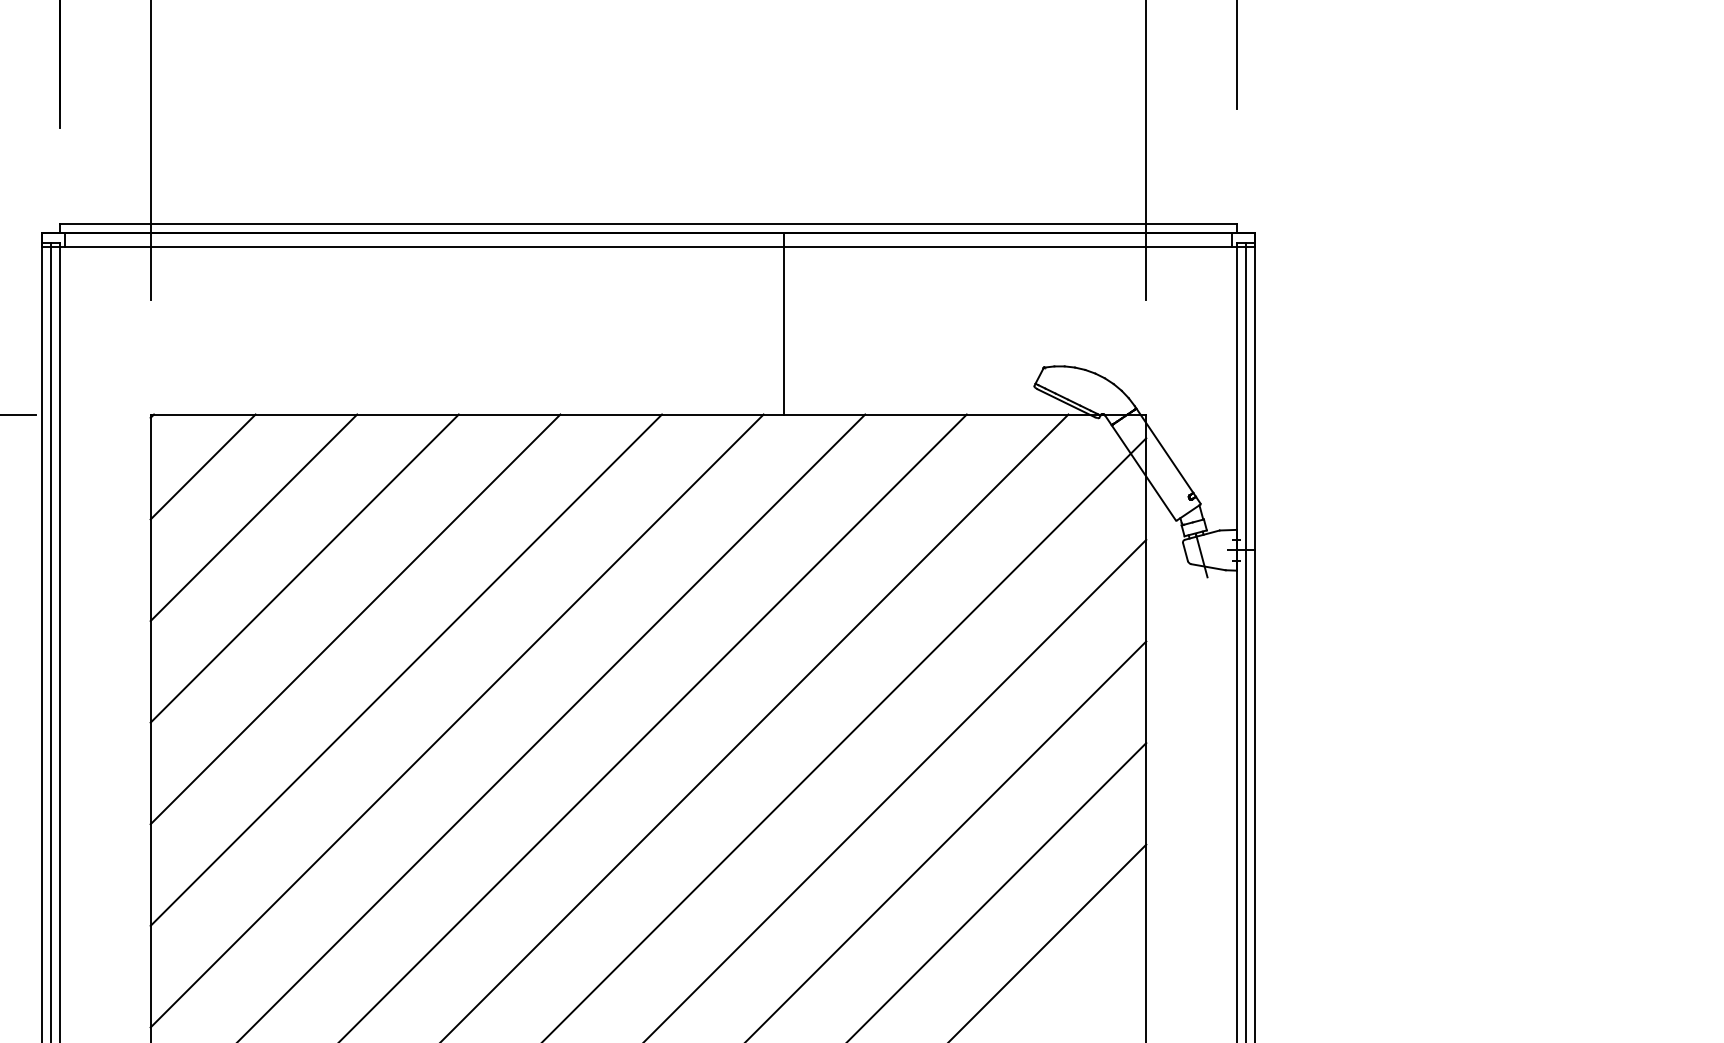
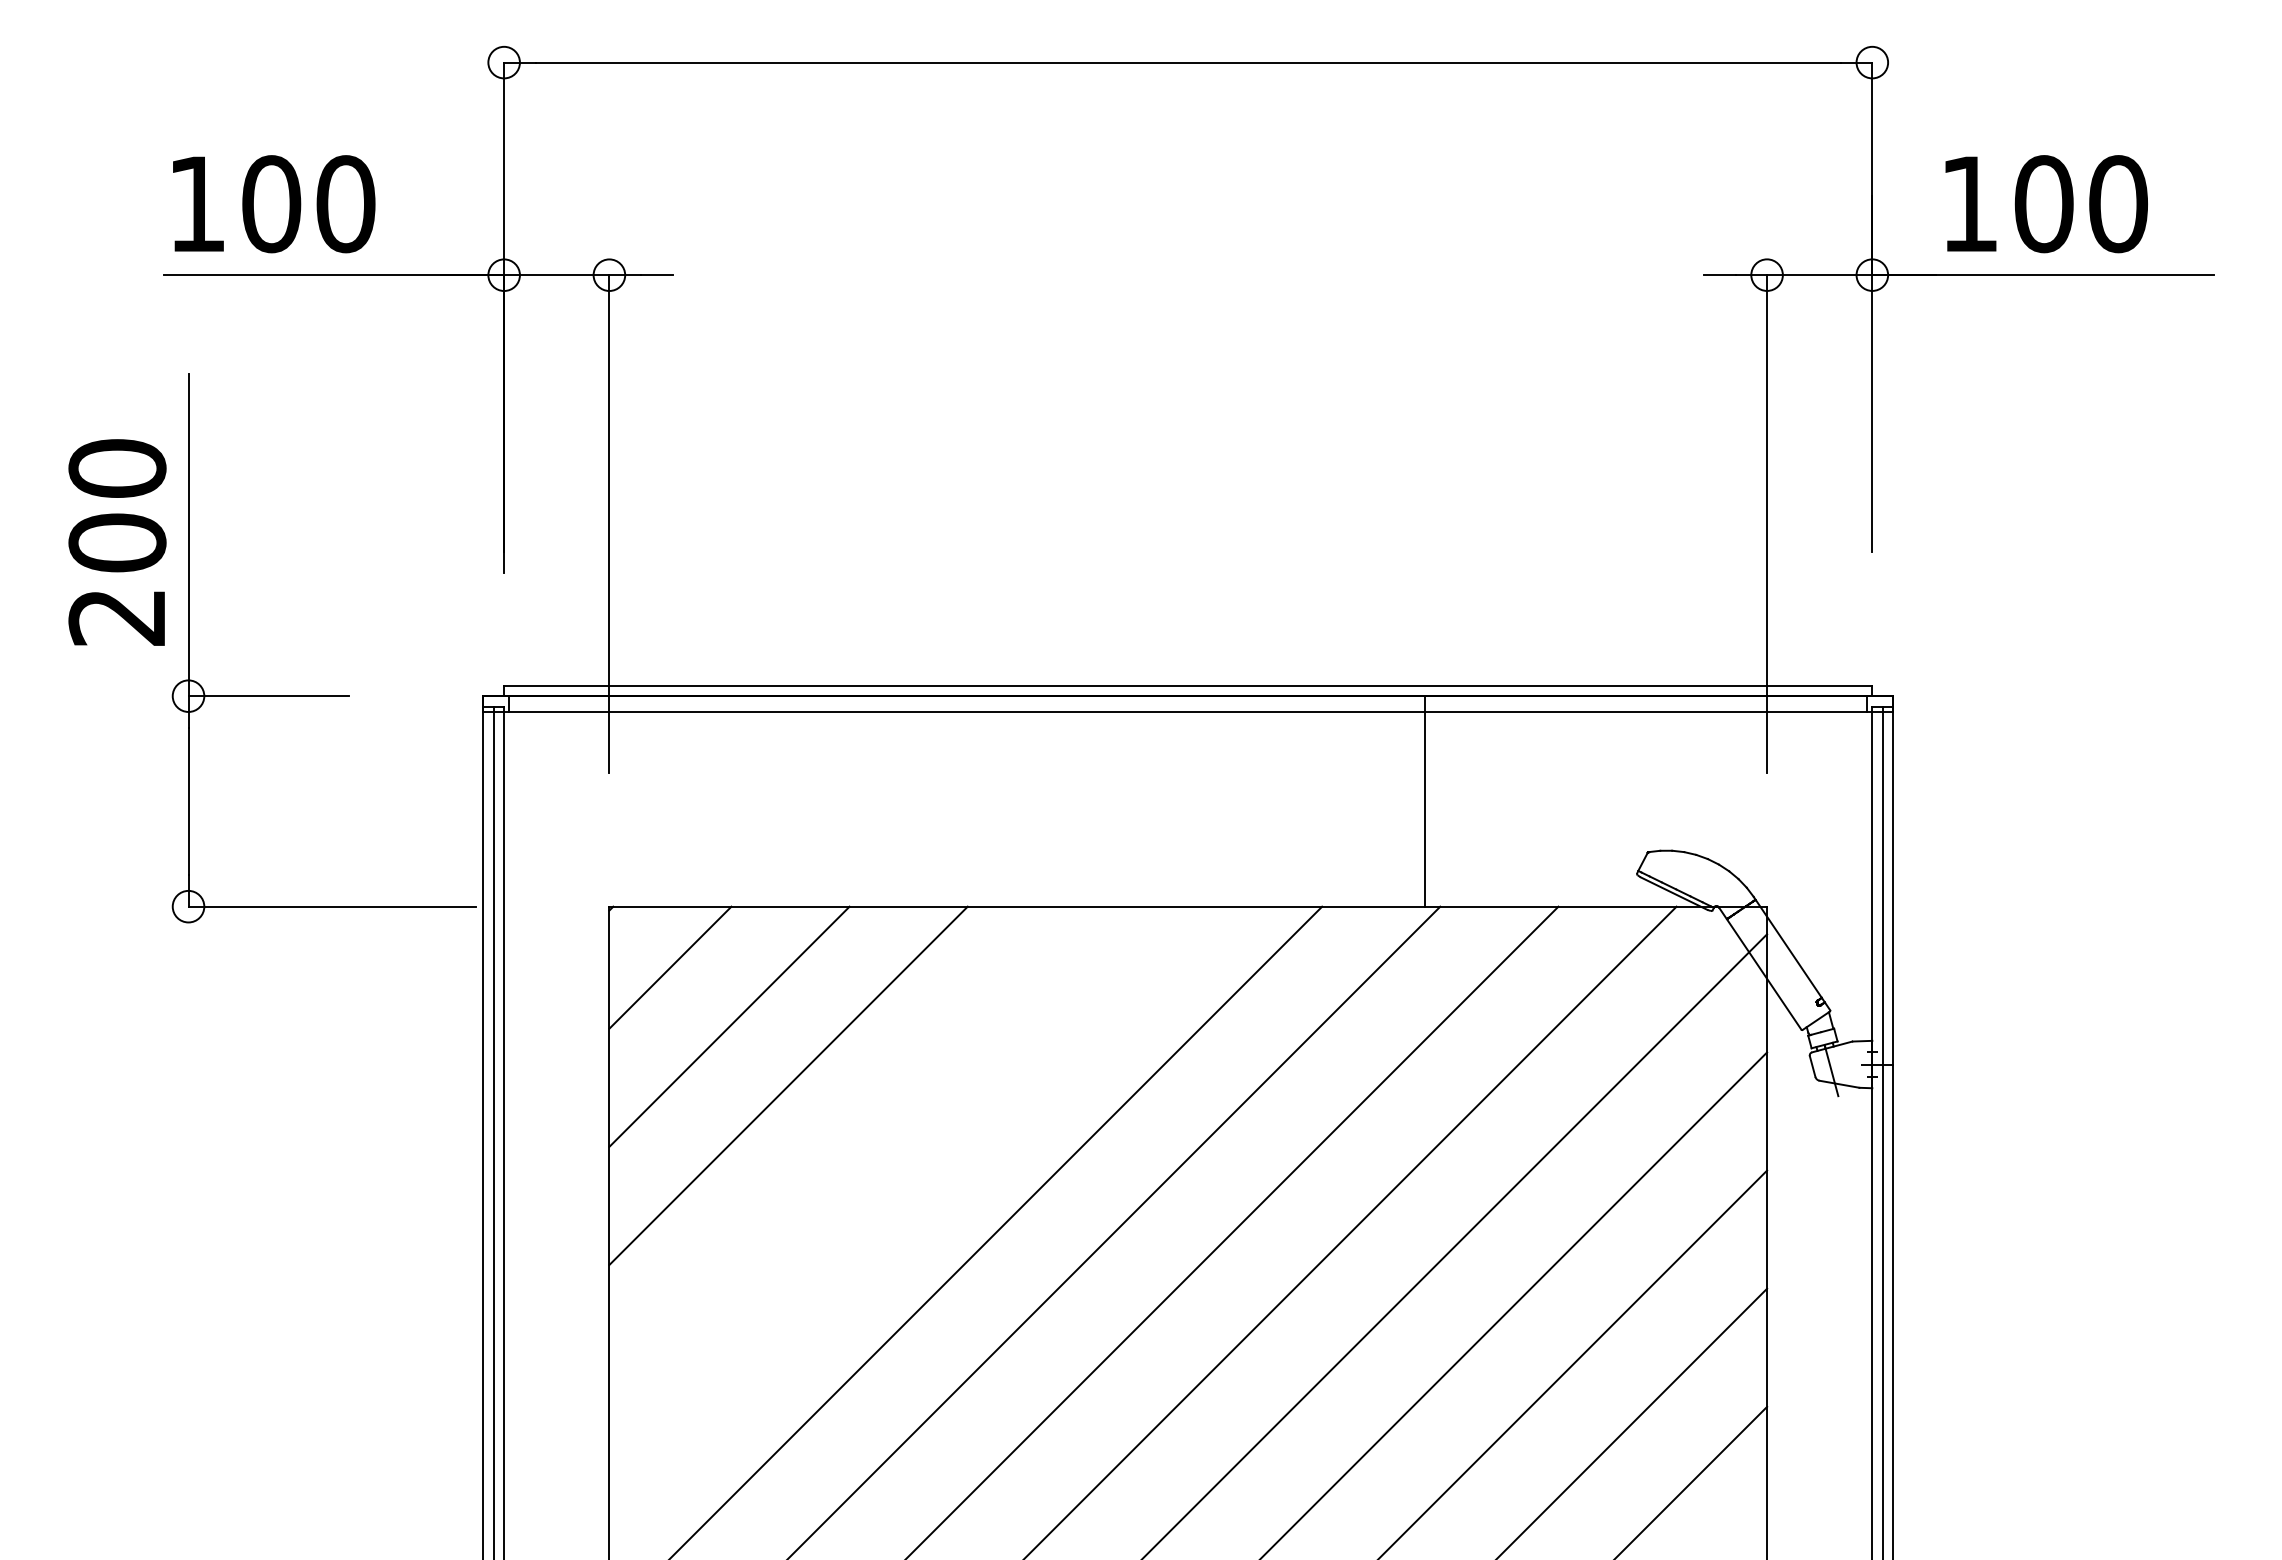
line: (784, 324) -> (1425, 801), moved
line: (355, 619) -> (847, 1144), removed
line: (406, 669) -> (906, 1203), removed

